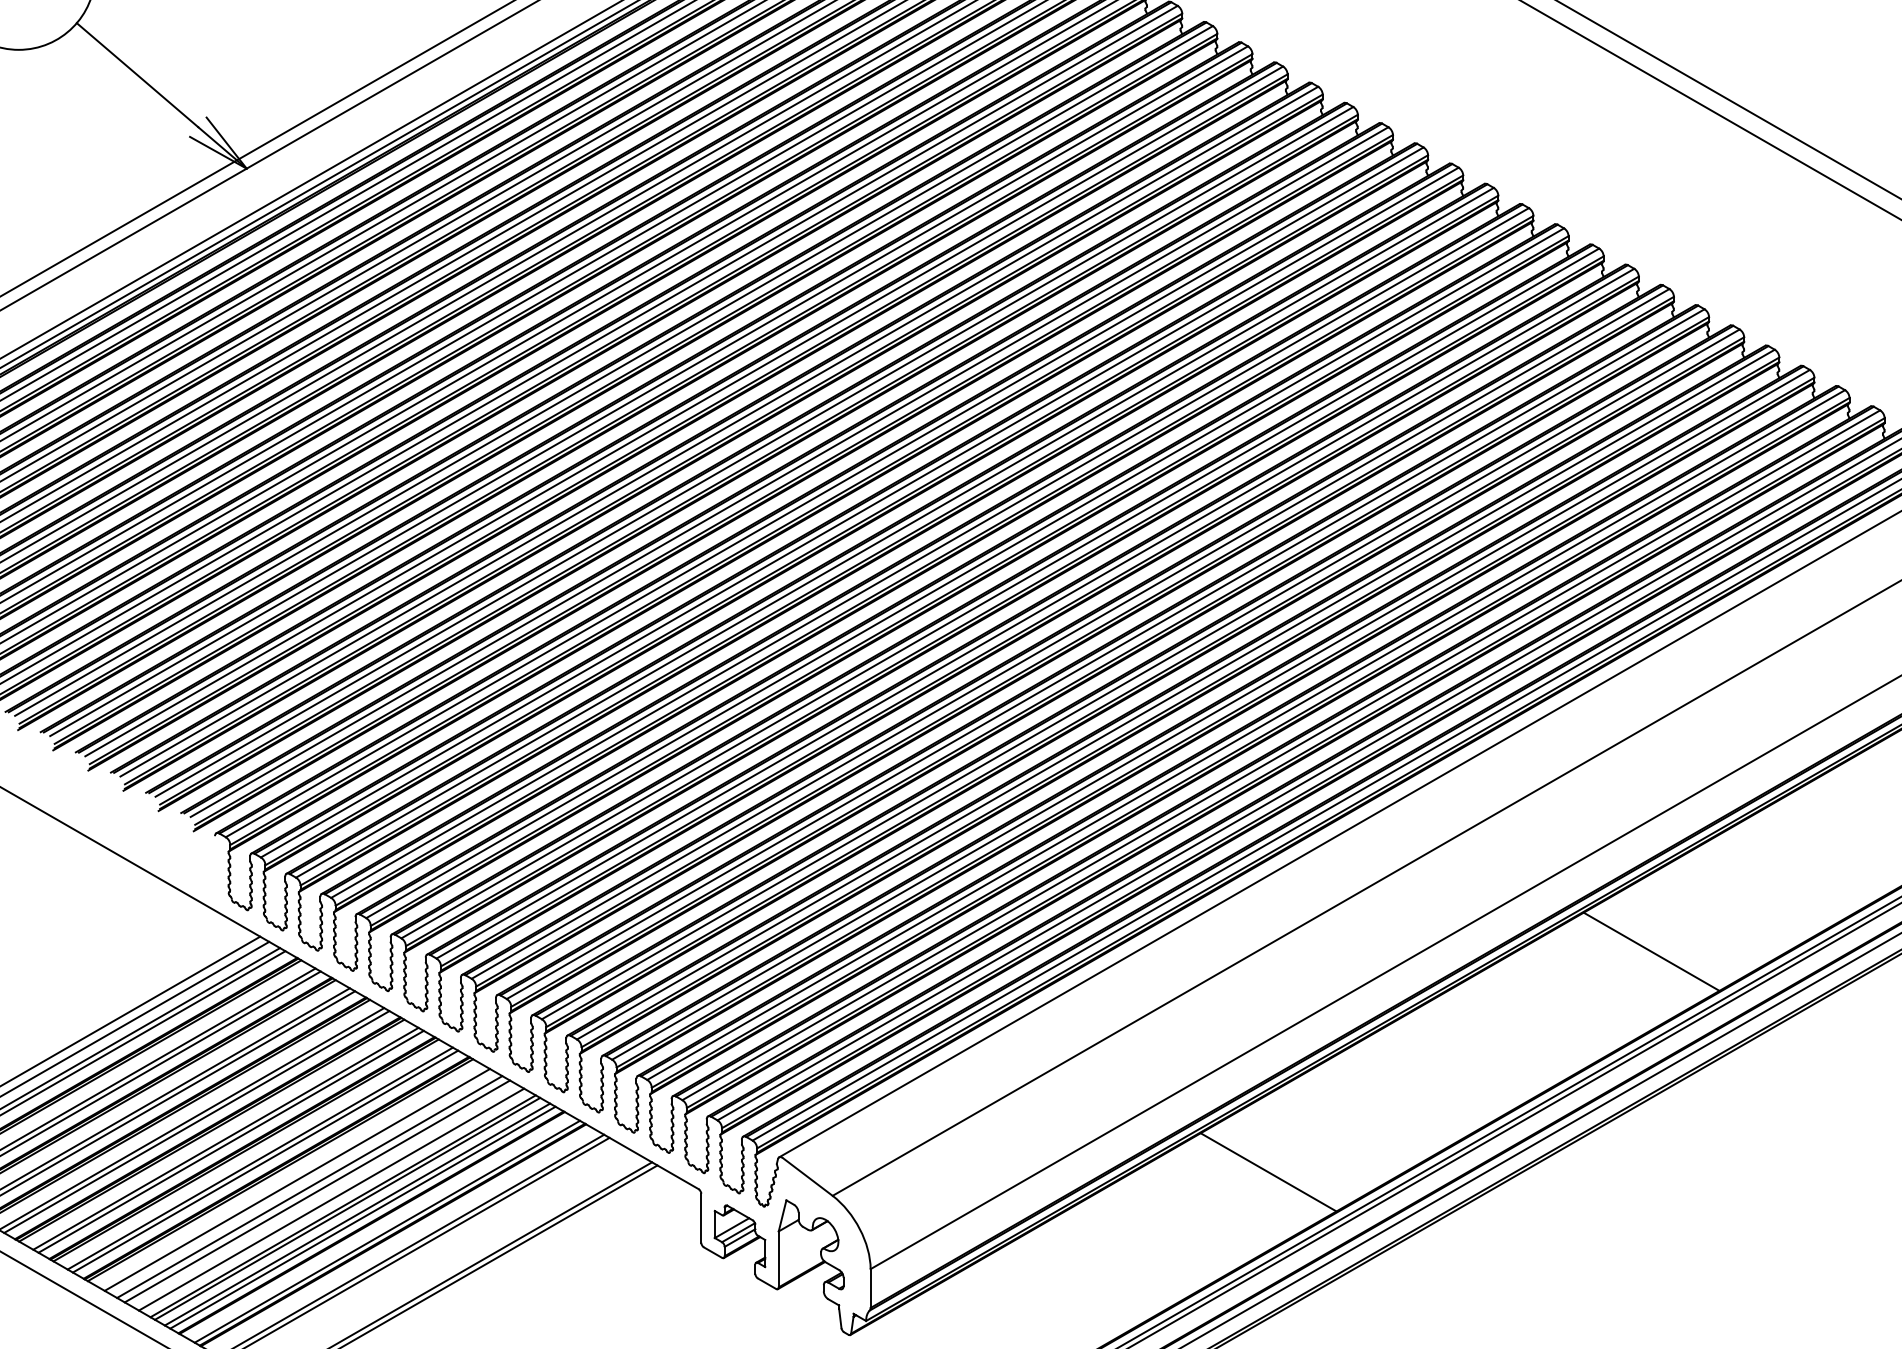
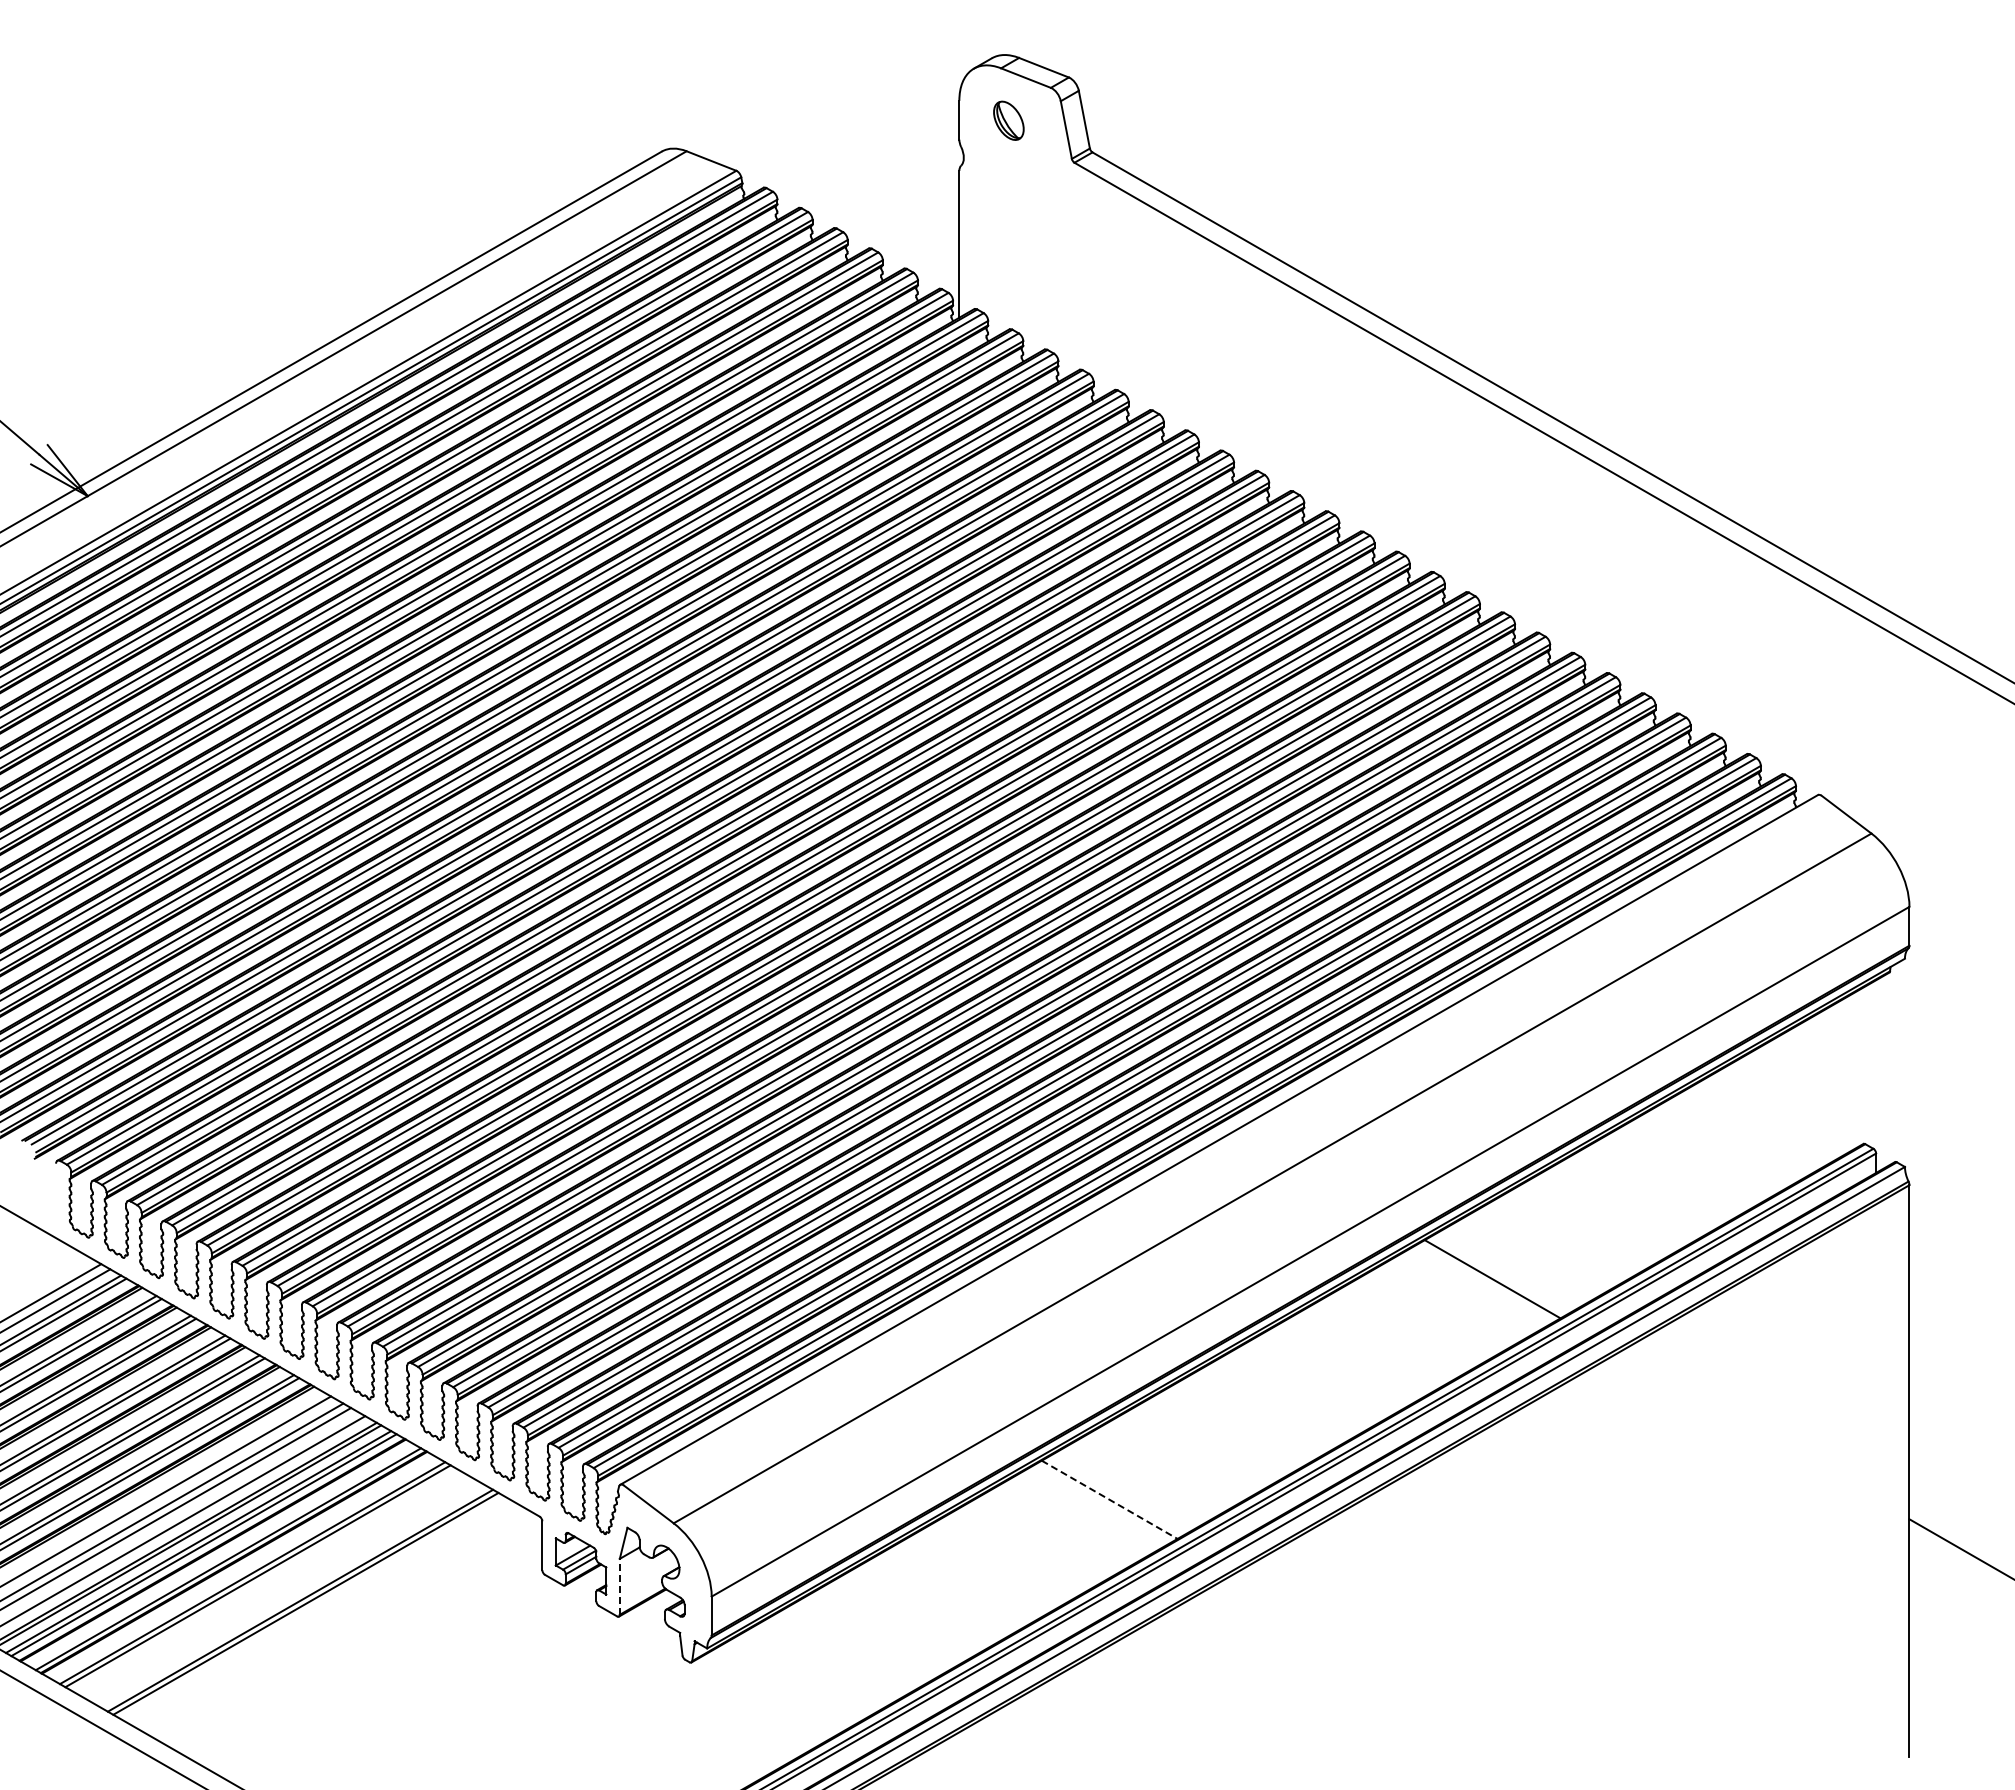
line: (1269, 1173) -> (1110, 1500), solid -> dashed
line: (778, 1259) -> (619, 1586), solid -> dashed

